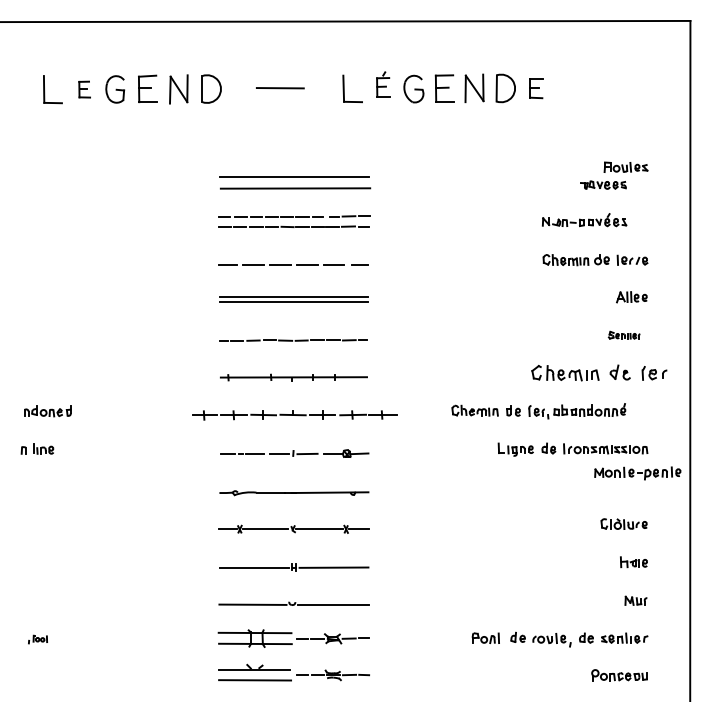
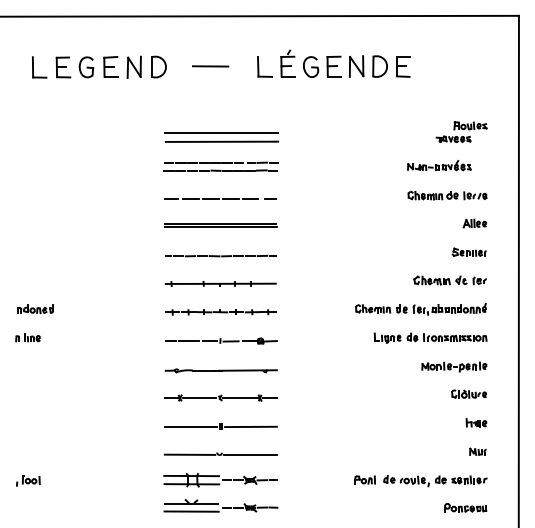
part: (382, 84) -> (287, 63), size x1.43
part: (535, 88) -> (402, 66), size x1.43
part: (84, 89) -> (63, 67), size x1.67
part: (623, 334) -> (468, 251), size x1.43
part: (598, 372) -> (449, 280), size x0.71
part: (538, 410) -> (420, 308), moved
part: (293, 415) -> (220, 312), size x0.71
part: (637, 472) -> (454, 366), moved
part: (38, 638) -> (28, 480), size x1.67

